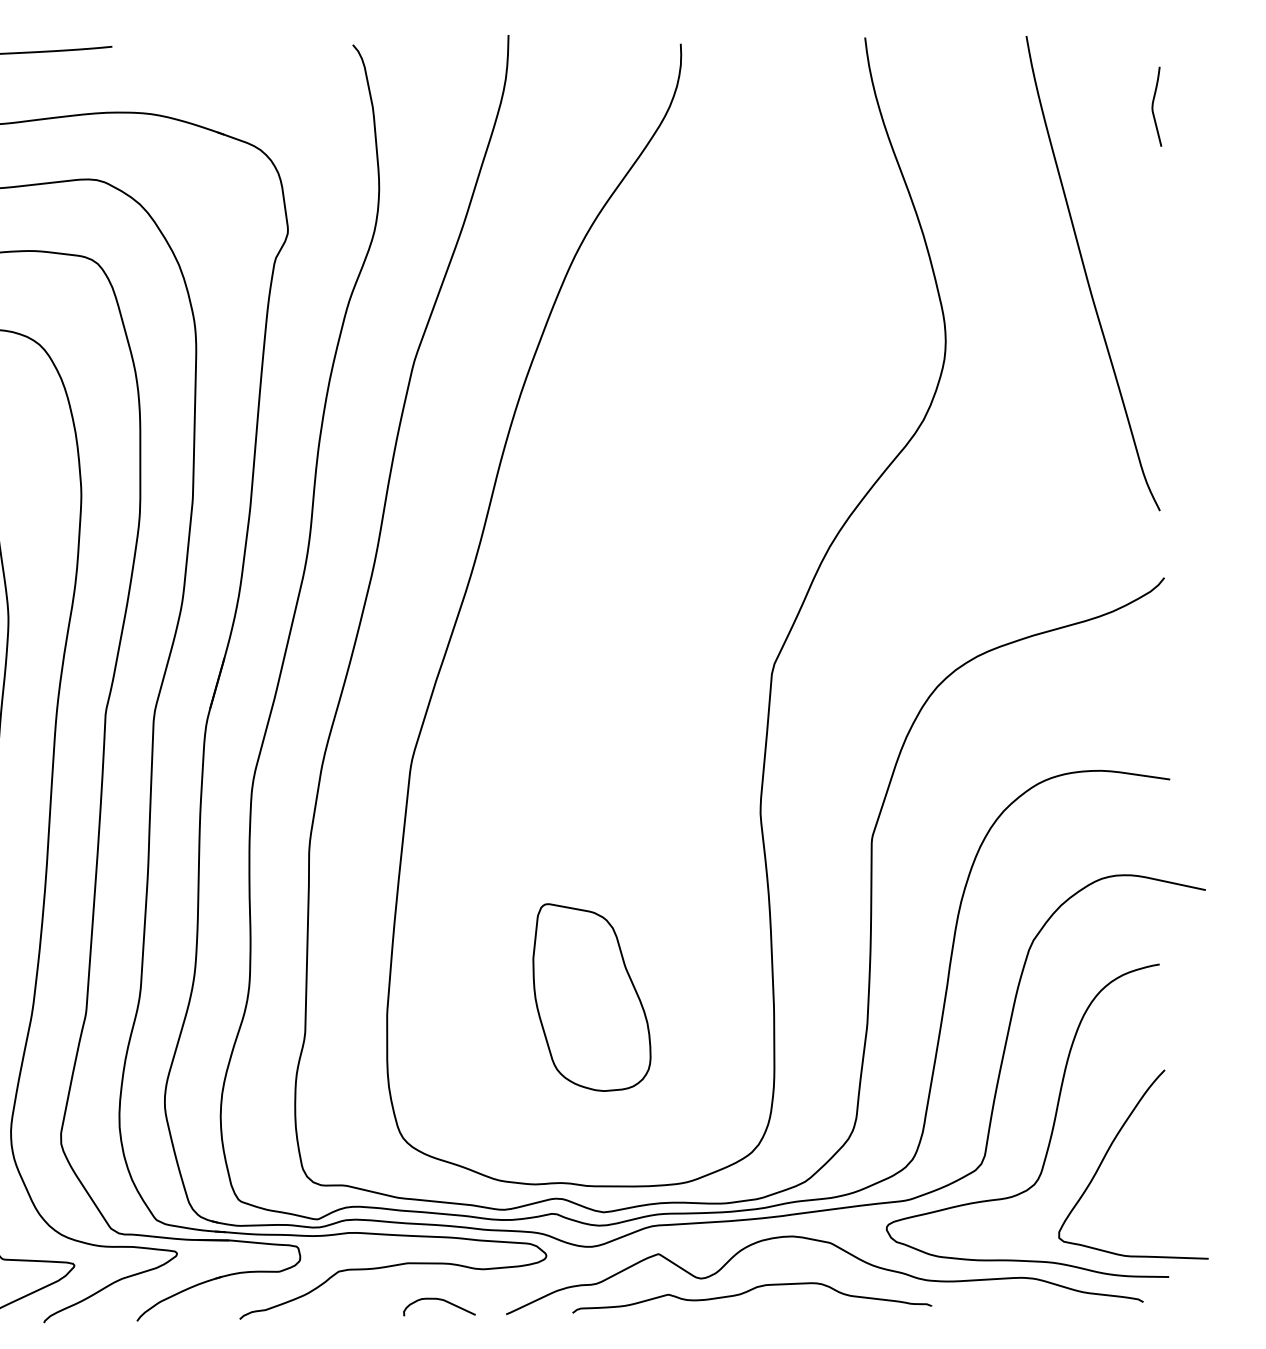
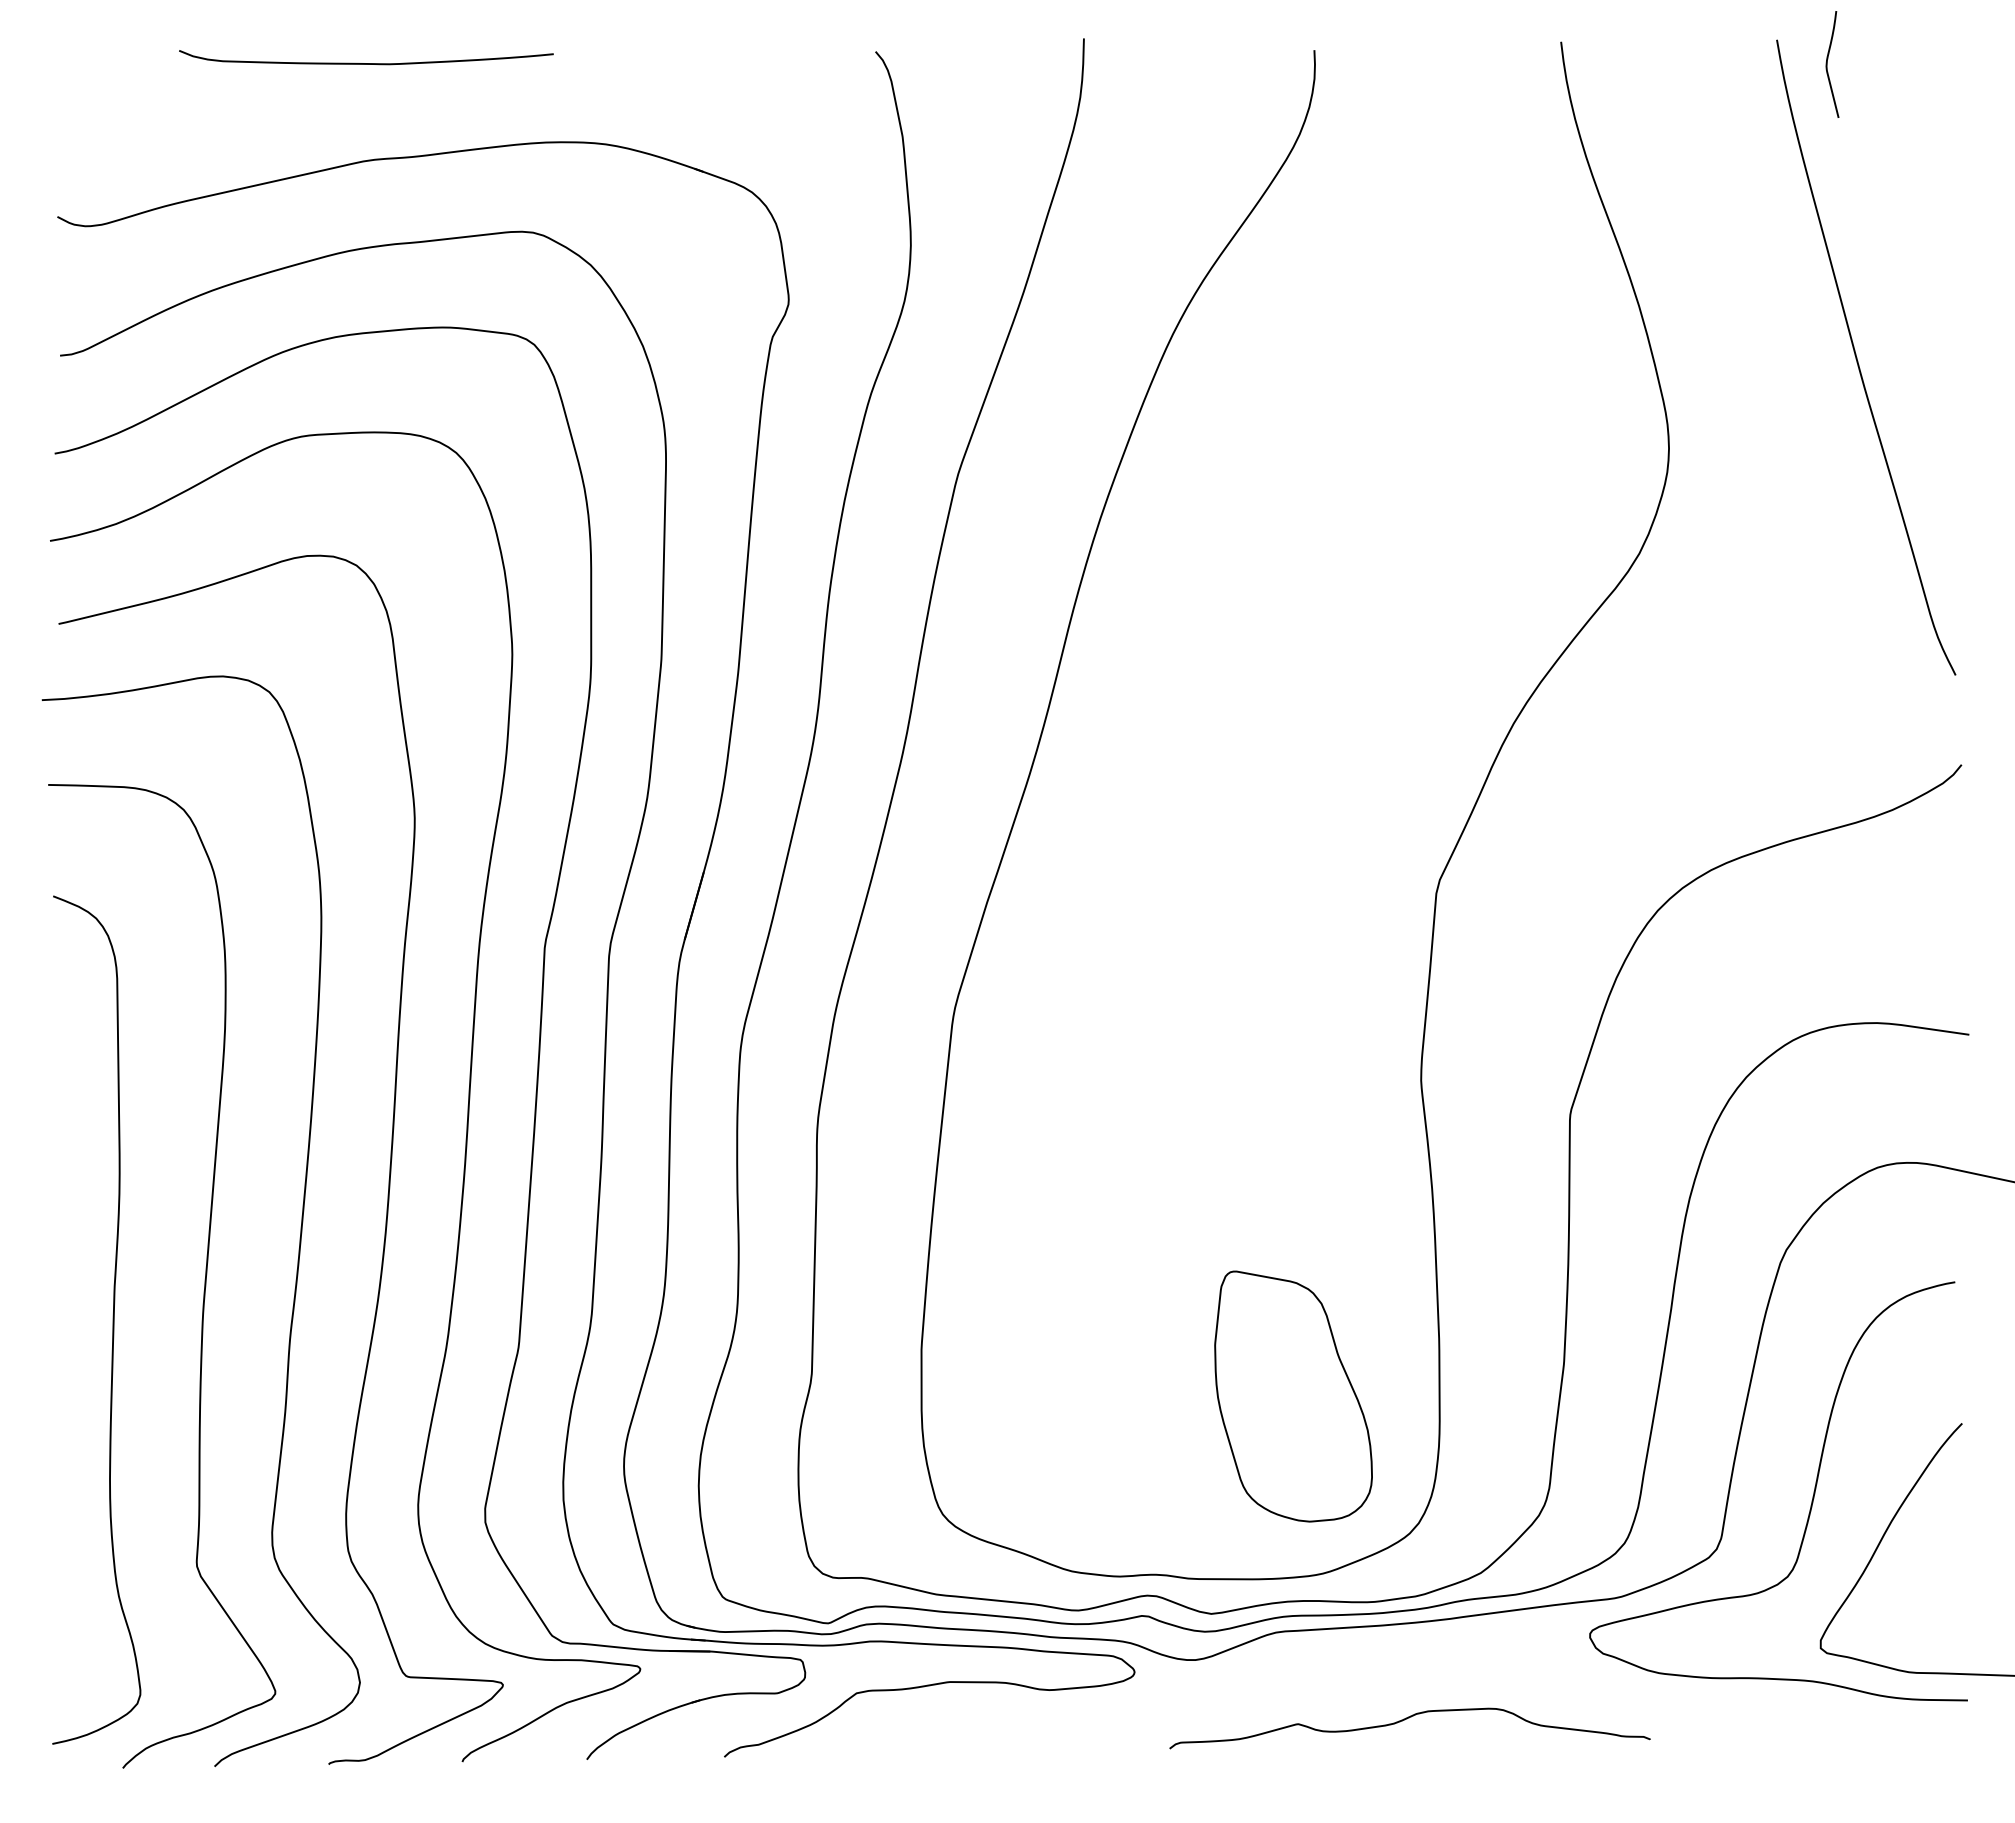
curve: (1153, 106) -> (1827, 64), moved
part: (591, 997) -> (1293, 1396), moved
curve: (841, 1250) -> (1529, 1664), removed
curve: (439, 1300) -> (991, 1731), removed

